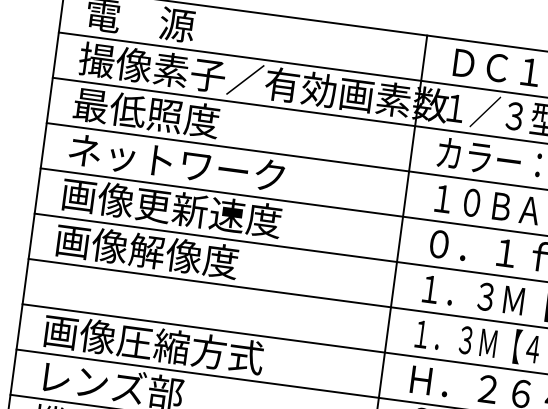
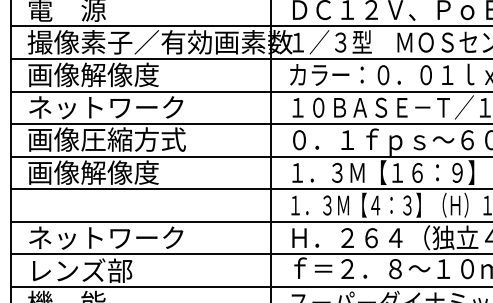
text: (165, 114) -> (93, 74), 最低照度 -> 画像解像度
text: (208, 212) -> (133, 139), 画像更新速度 -> 画像圧縮方式
text: (153, 343) -> (106, 237), 画像圧縮方式 -> ネットワーク

